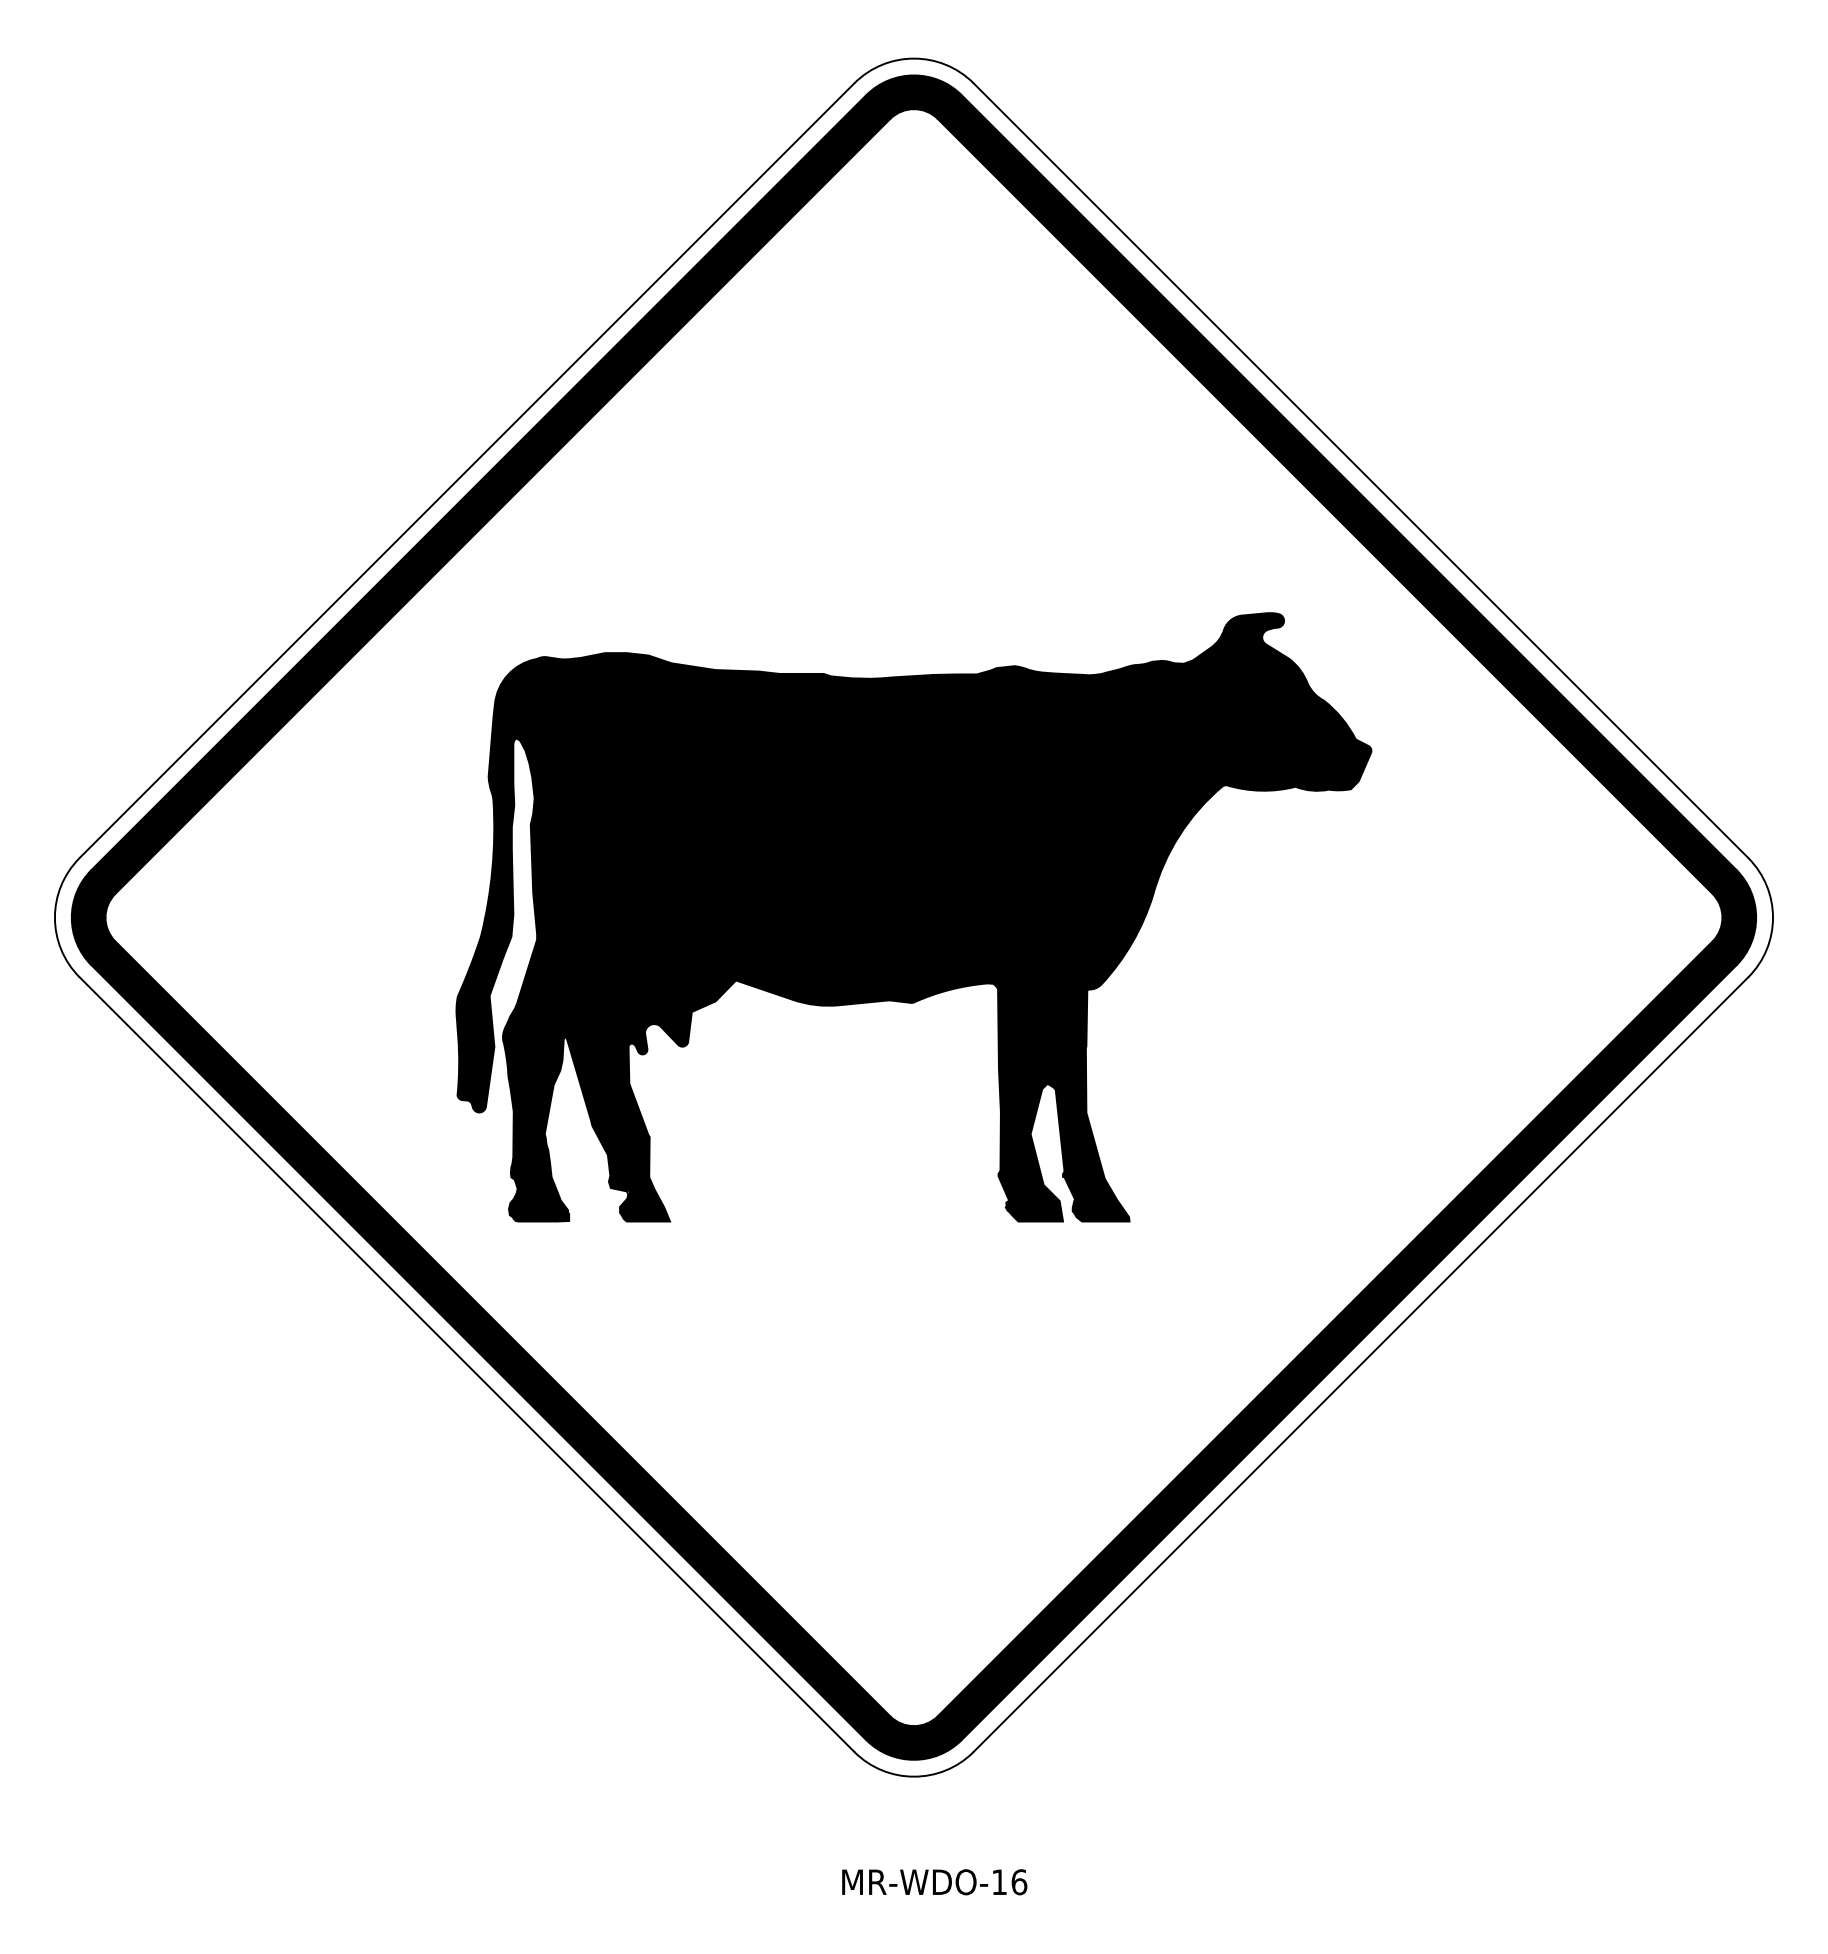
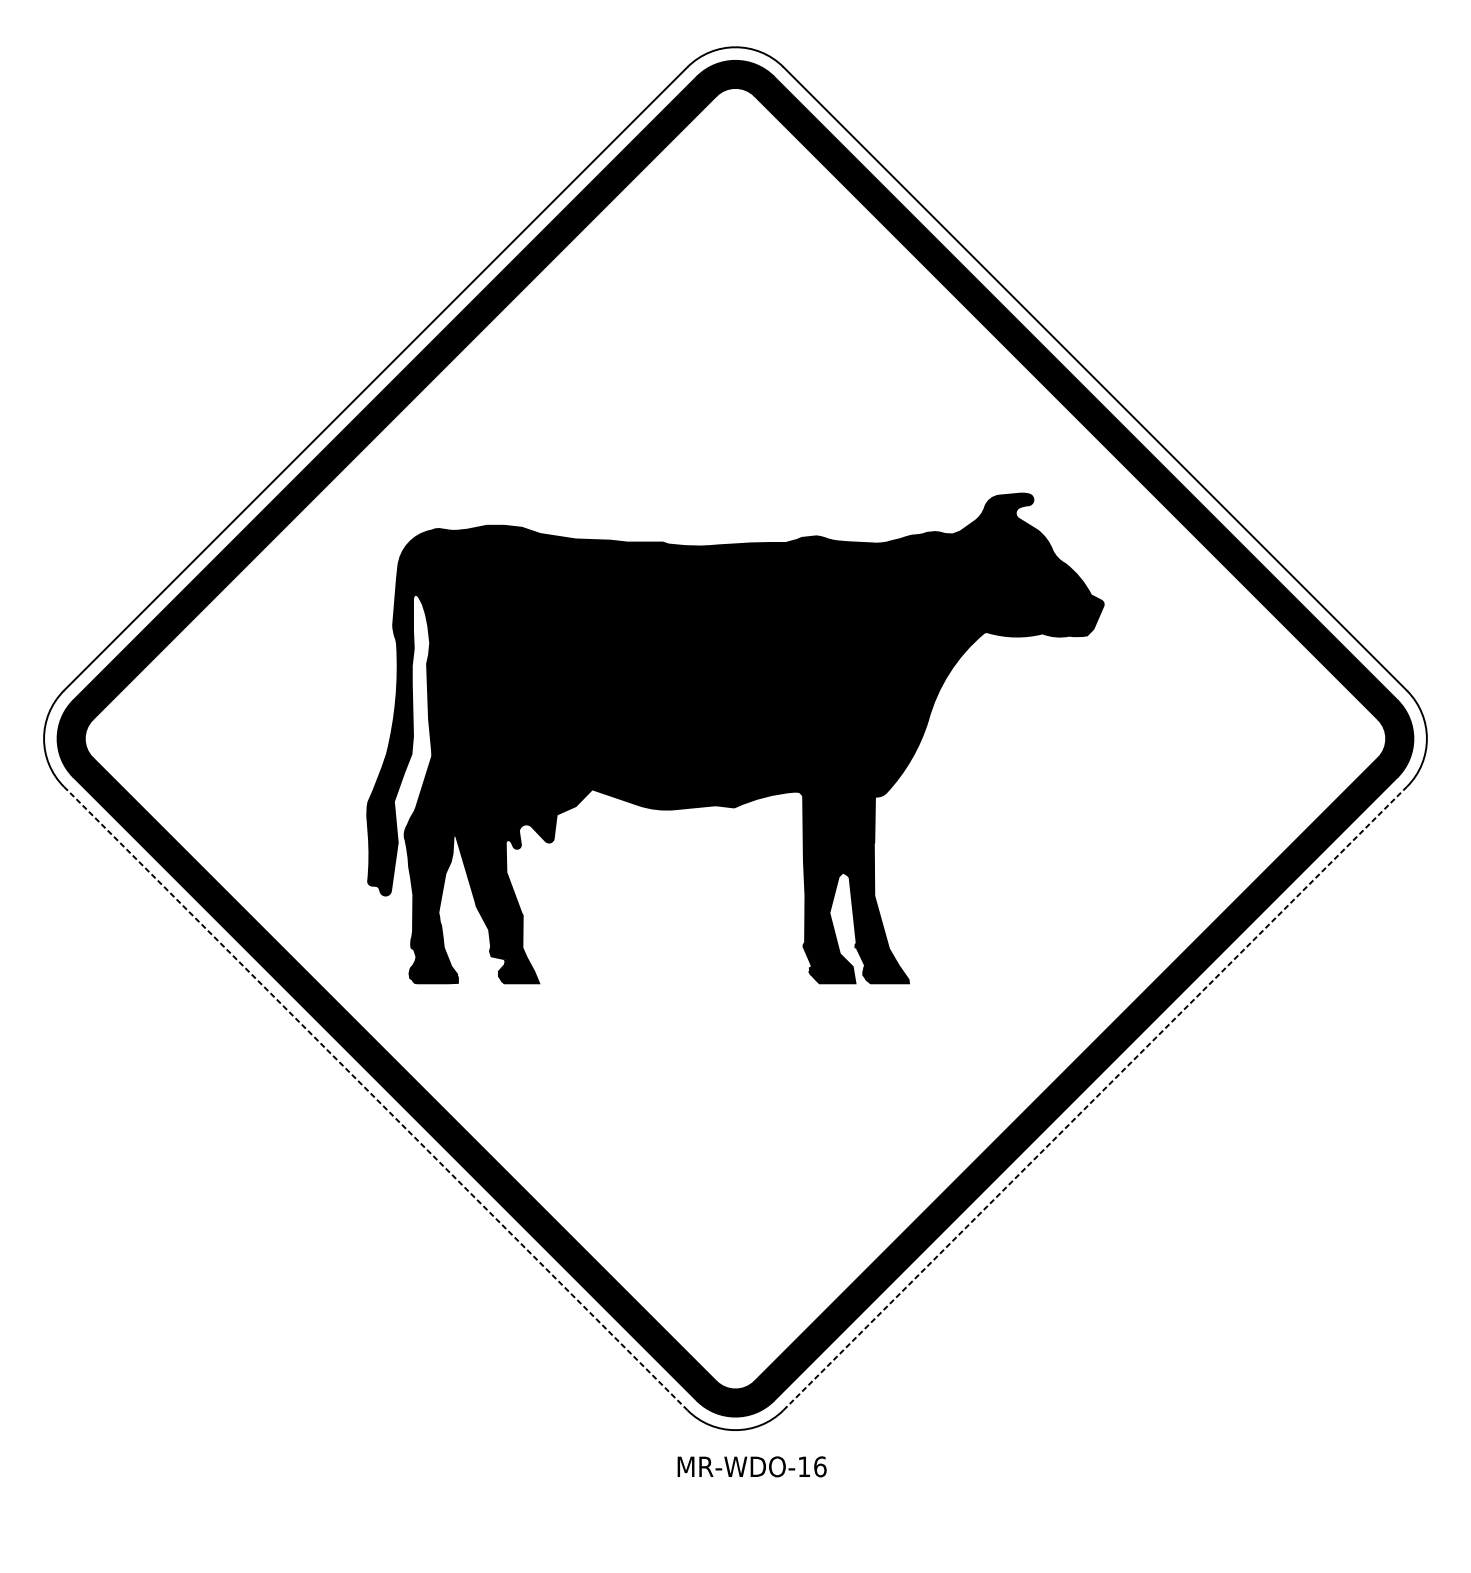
line: (467, 1364) -> (376, 1098), solid -> dashed
line: (1360, 1364) -> (1094, 1098), solid -> dashed
text: (934, 1882) -> (752, 1467), moved

